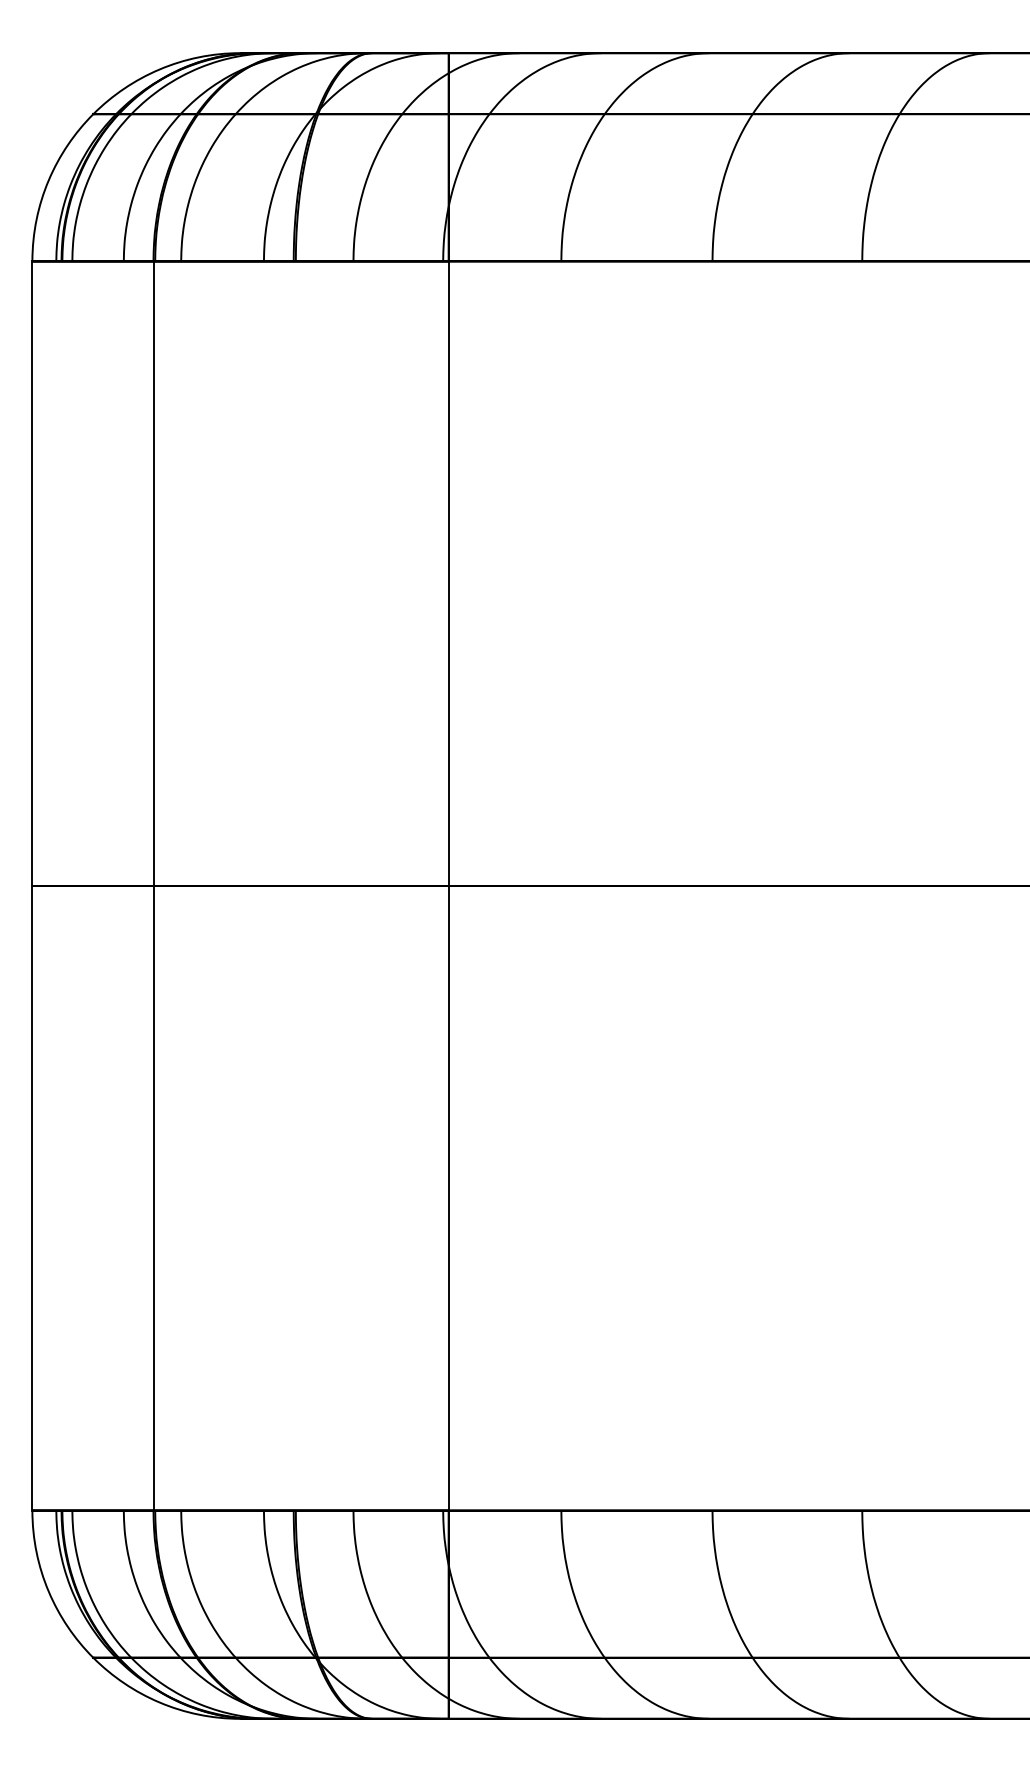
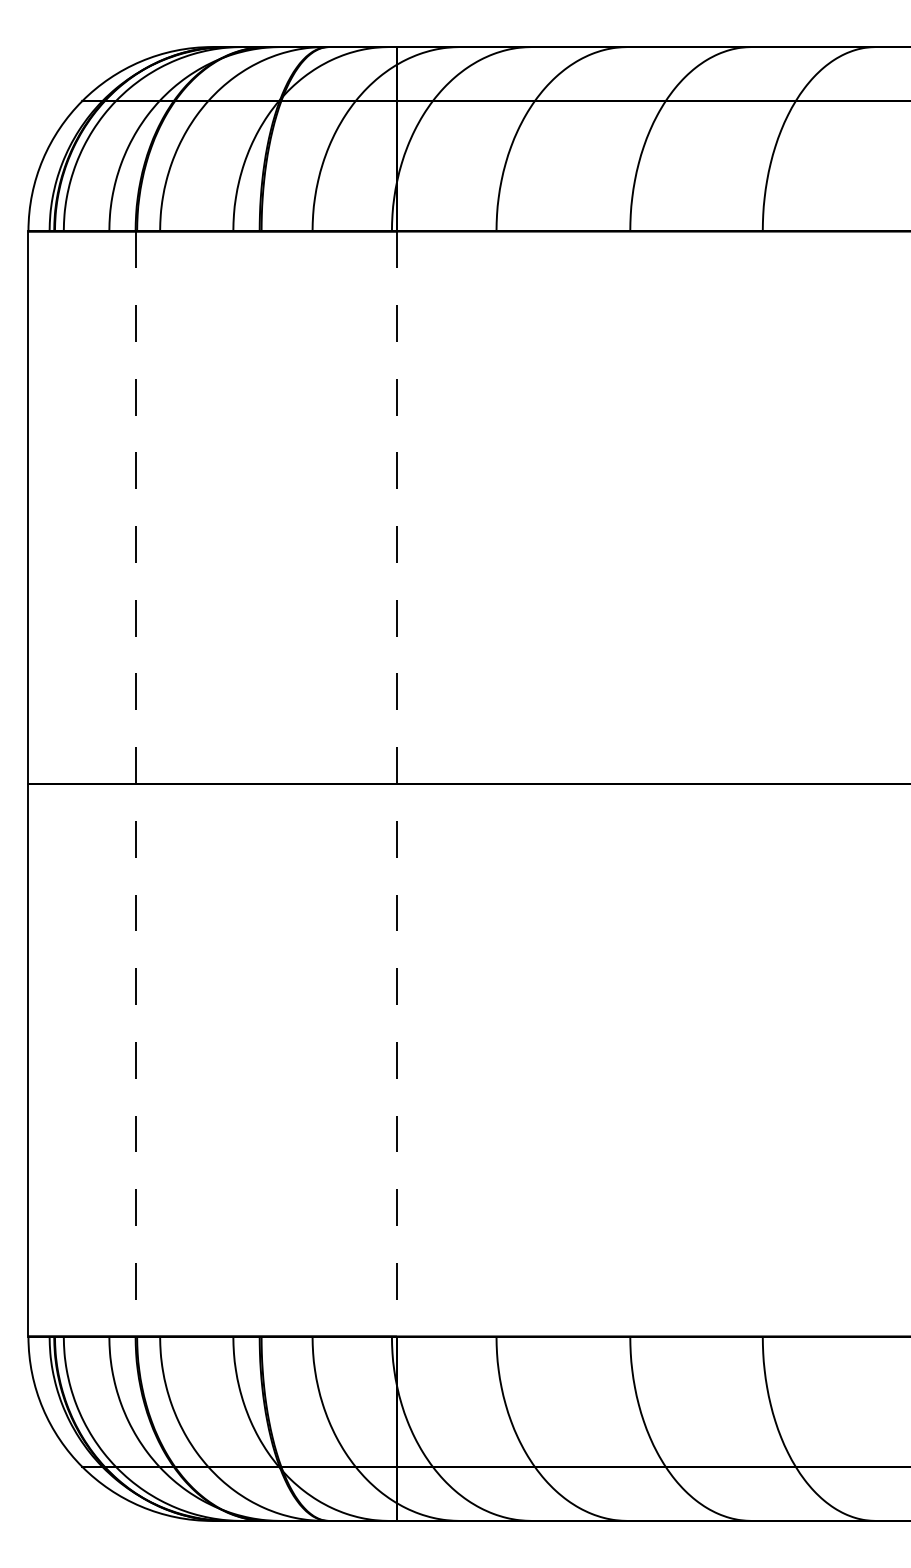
line: (154, 886) -> (136, 784), solid -> dashed
line: (448, 886) -> (396, 784), solid -> dashed

